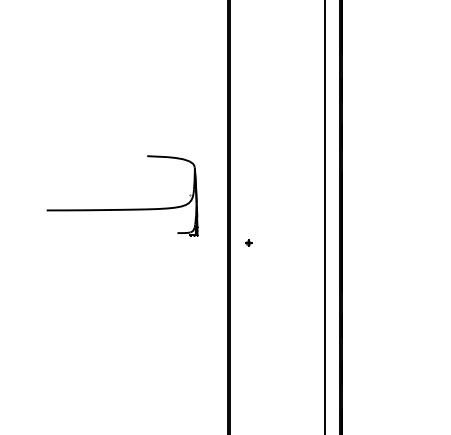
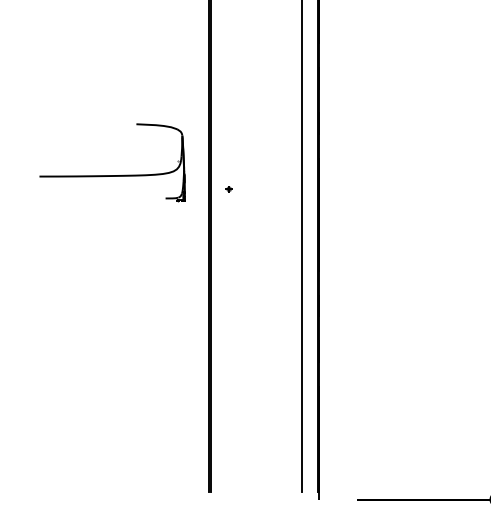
part: (122, 209) -> (112, 175), moved
part: (247, 243) -> (228, 189), moved

